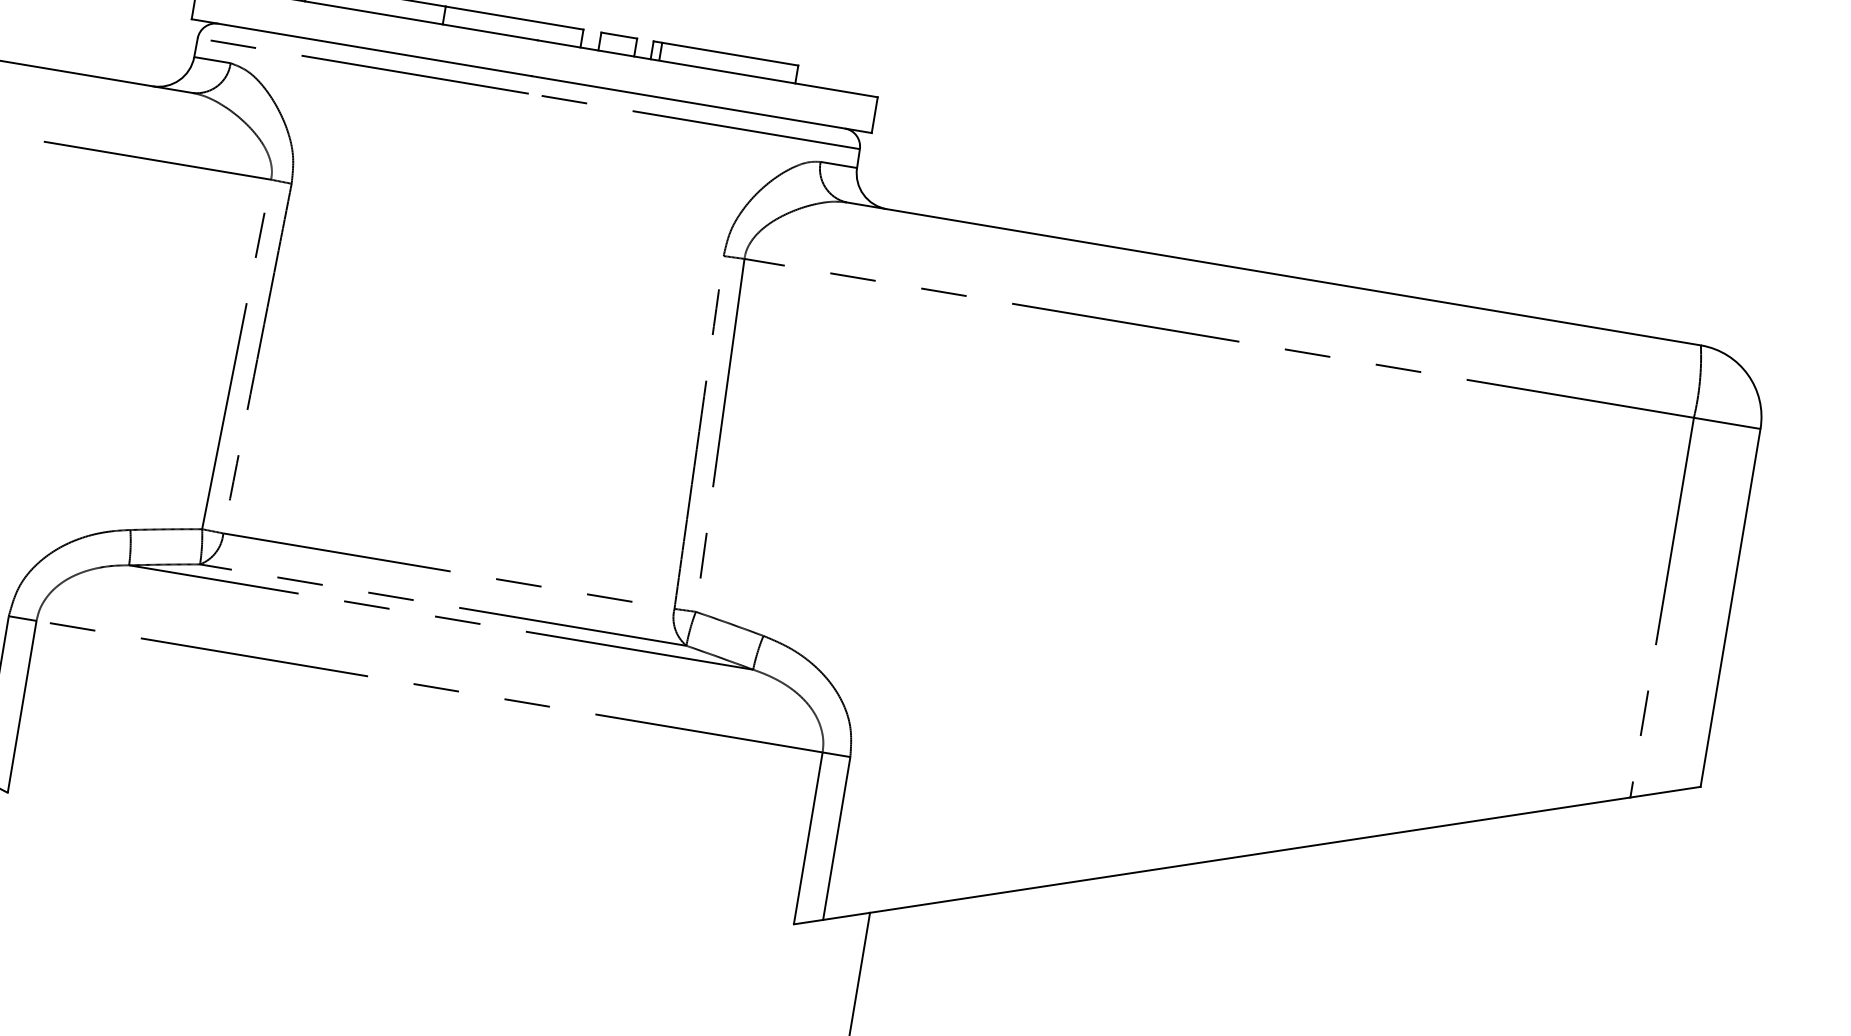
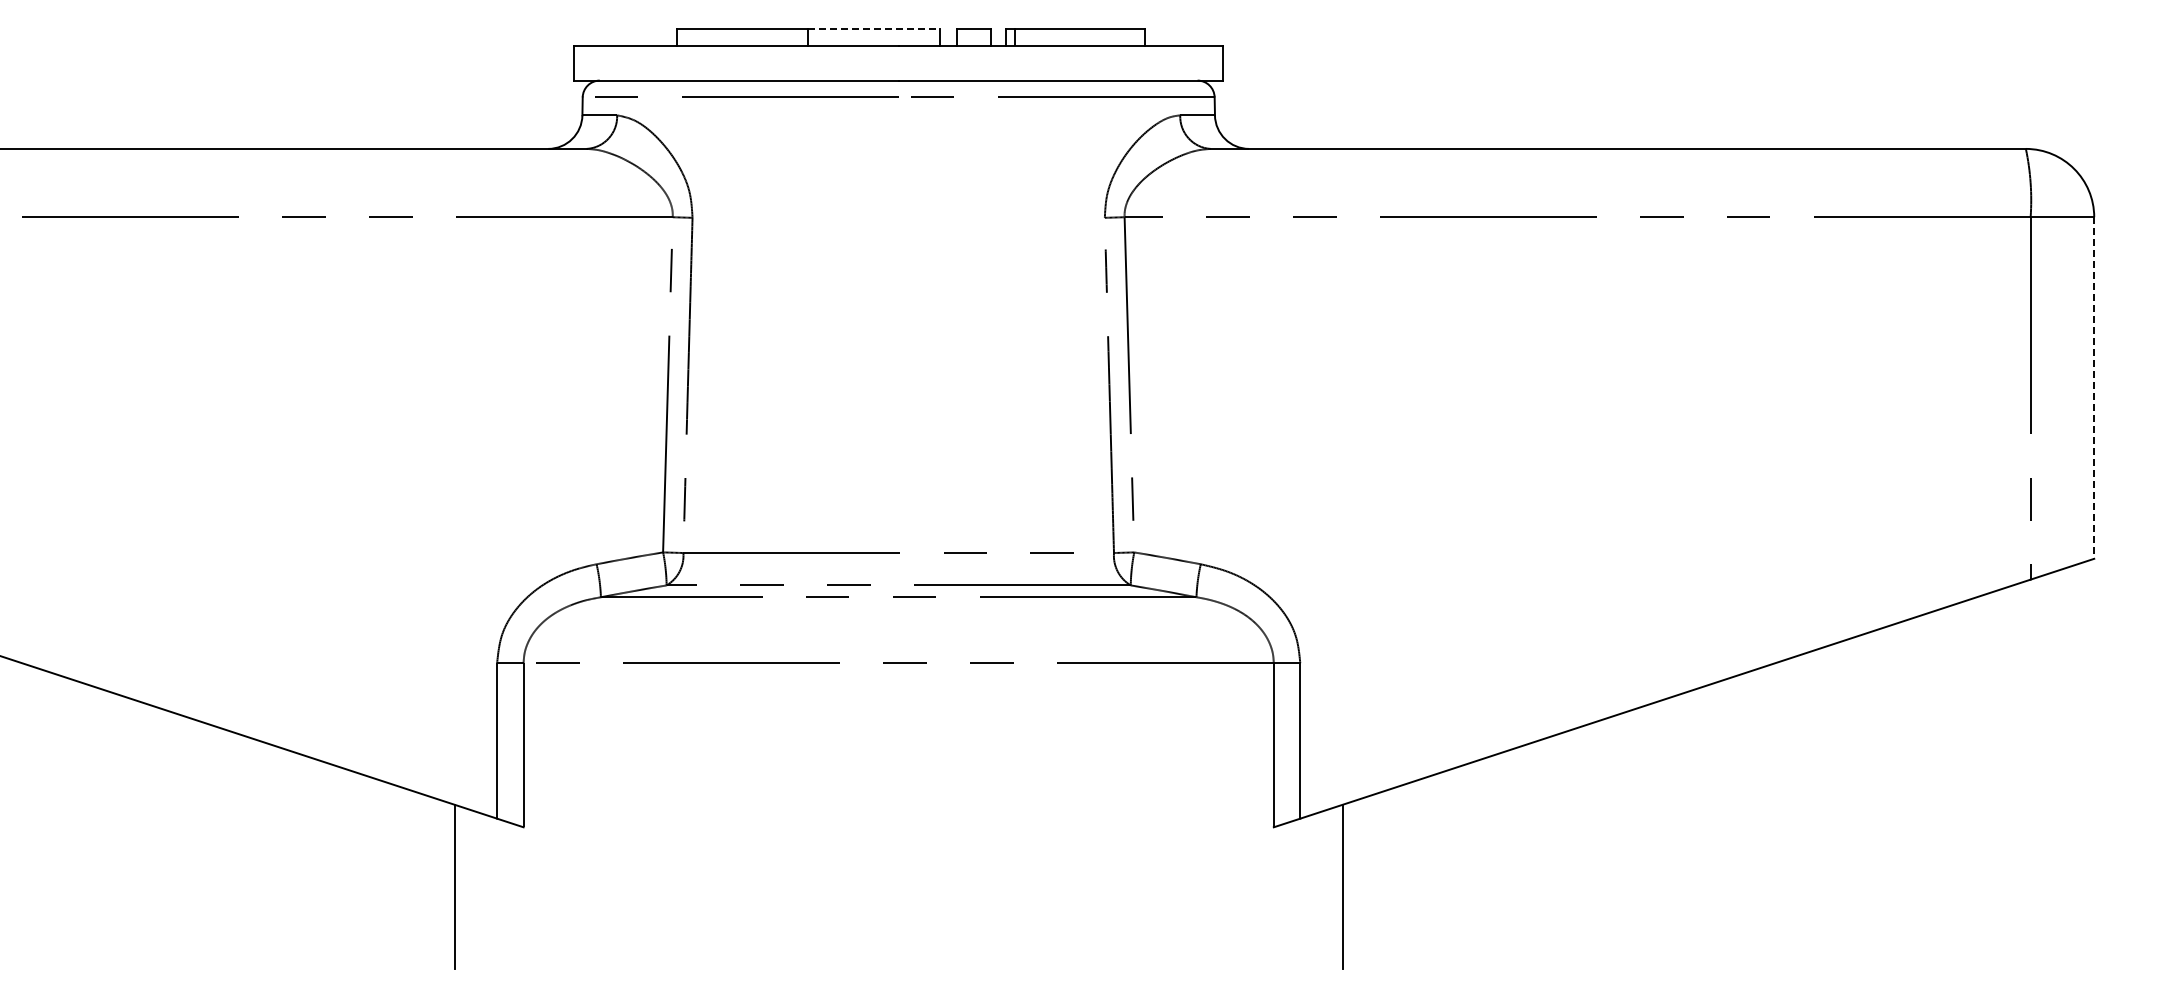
line: (514, 18) -> (873, 29), solid -> dashed
line: (1730, 608) -> (2094, 388), solid -> dashed

